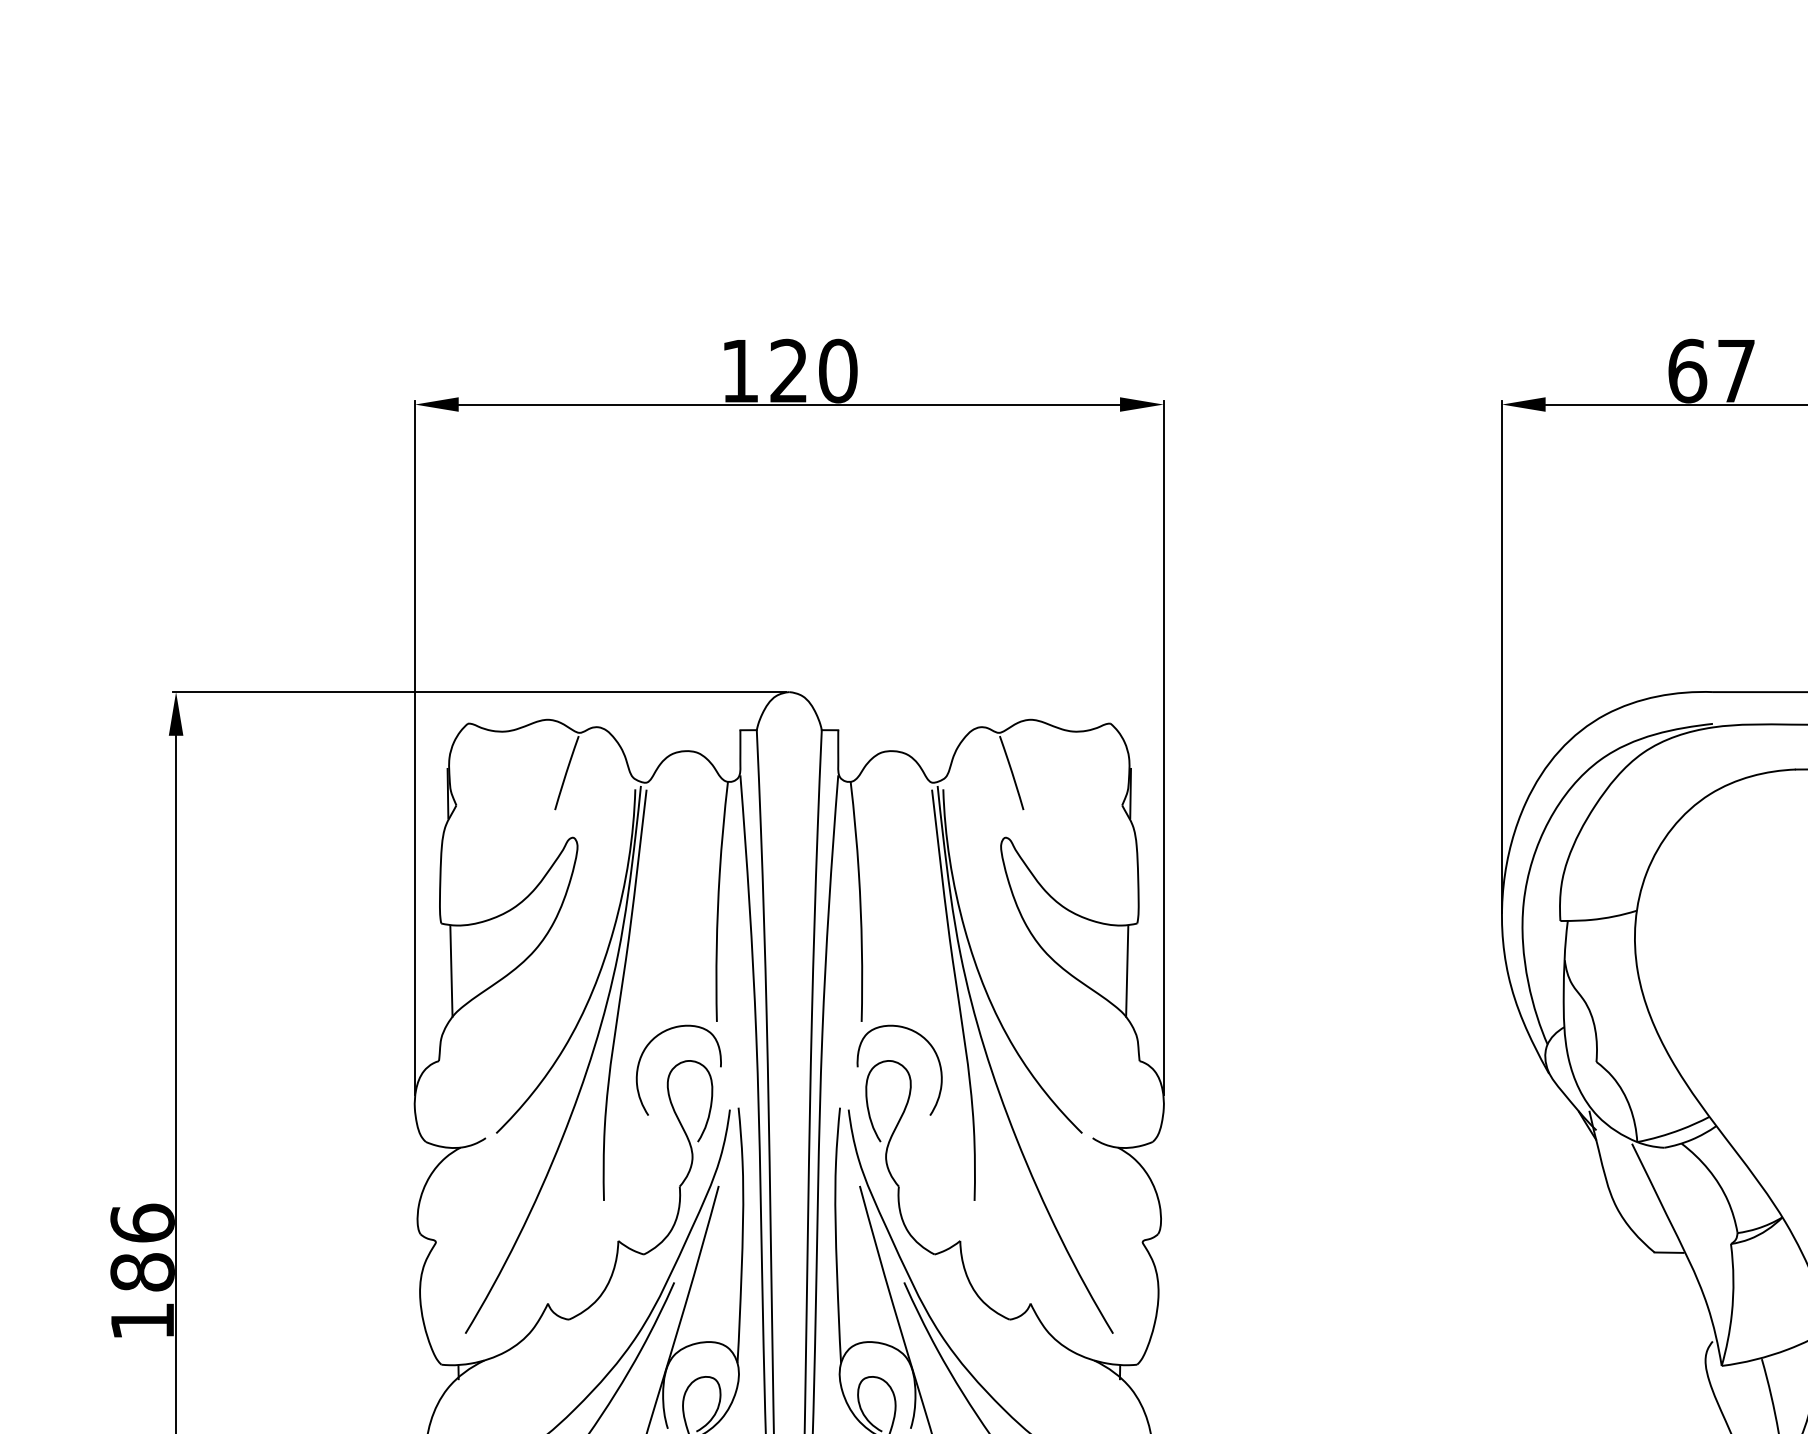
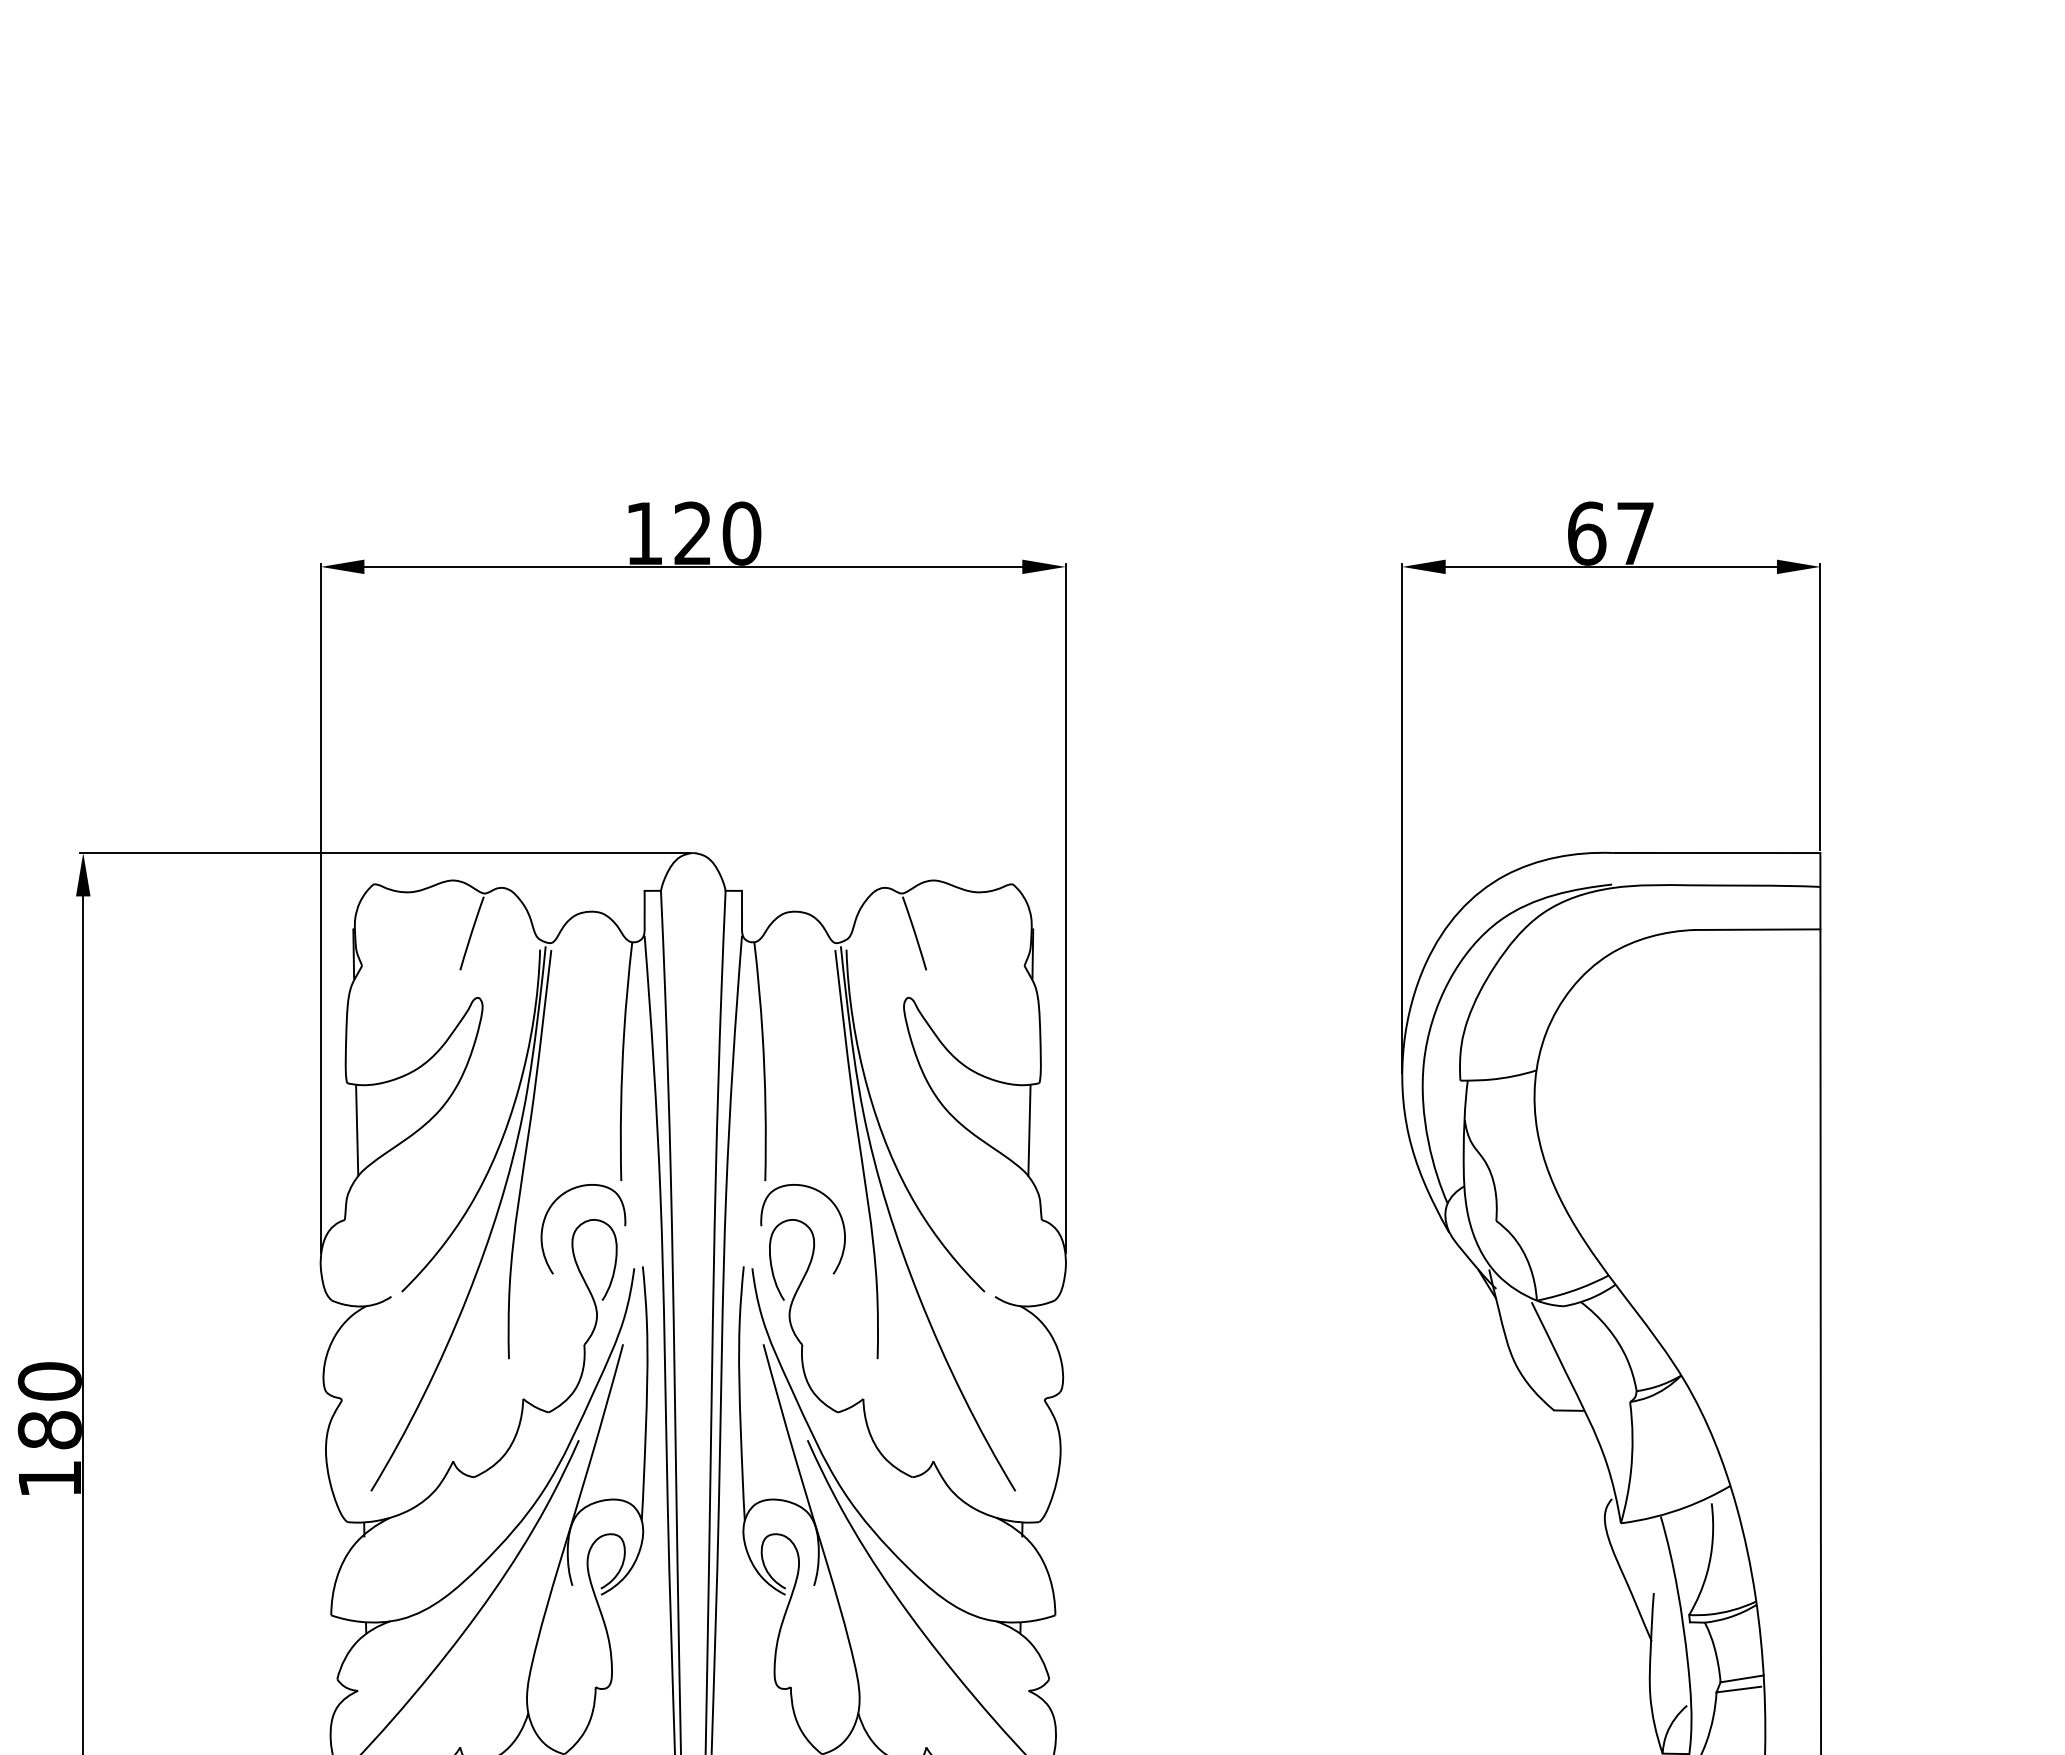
text: (142, 1222) -> (49, 1380), 186 -> 180

